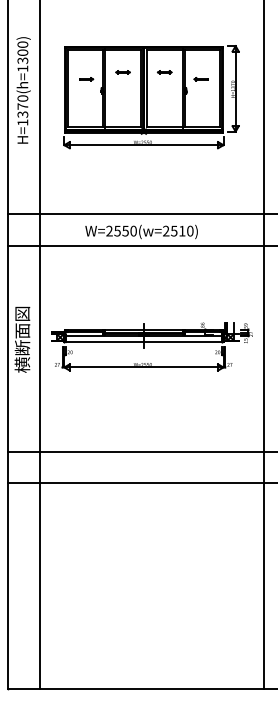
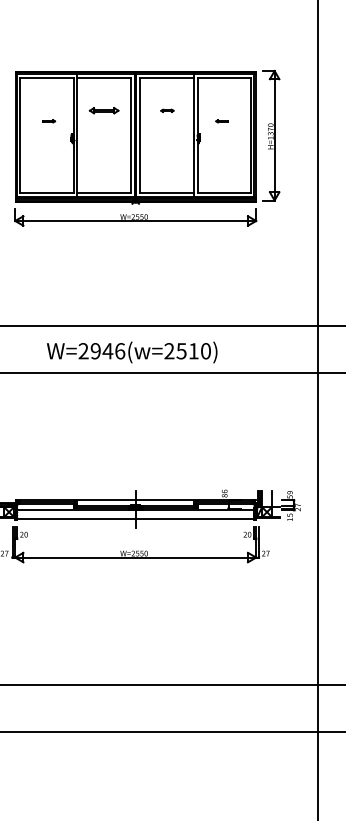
part: (122, 72) -> (103, 110), size x1.4
part: (164, 72) -> (166, 110), size x0.6
part: (86, 79) -> (48, 121), size x0.6
part: (200, 79) -> (221, 121), size x0.6
text: (125, 230) -> (107, 350), W=2550(w=2510) -> W=2946(w=2510)

